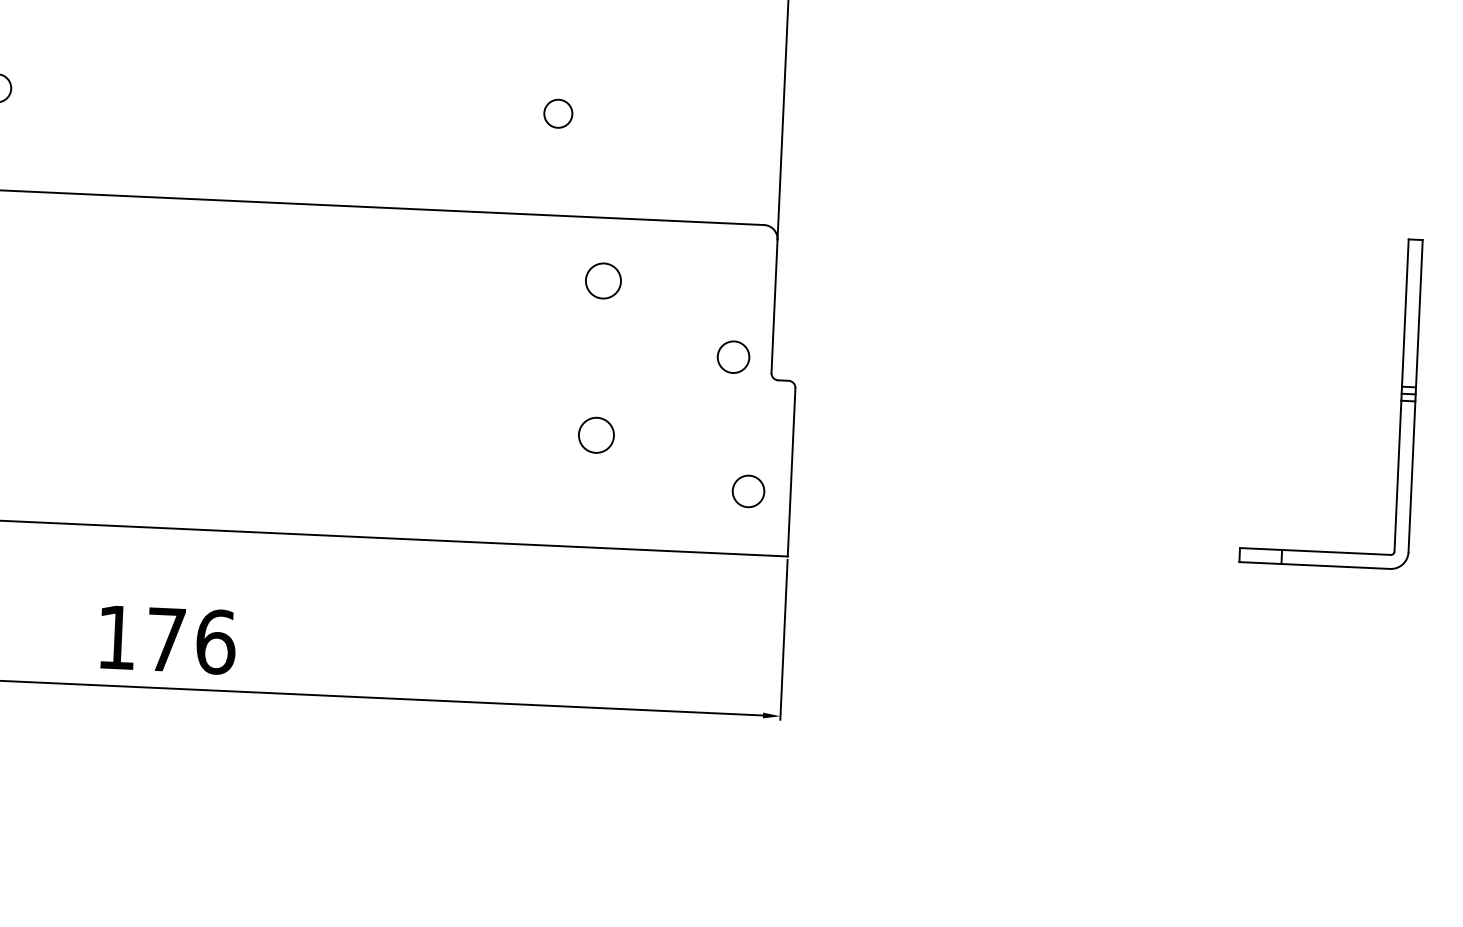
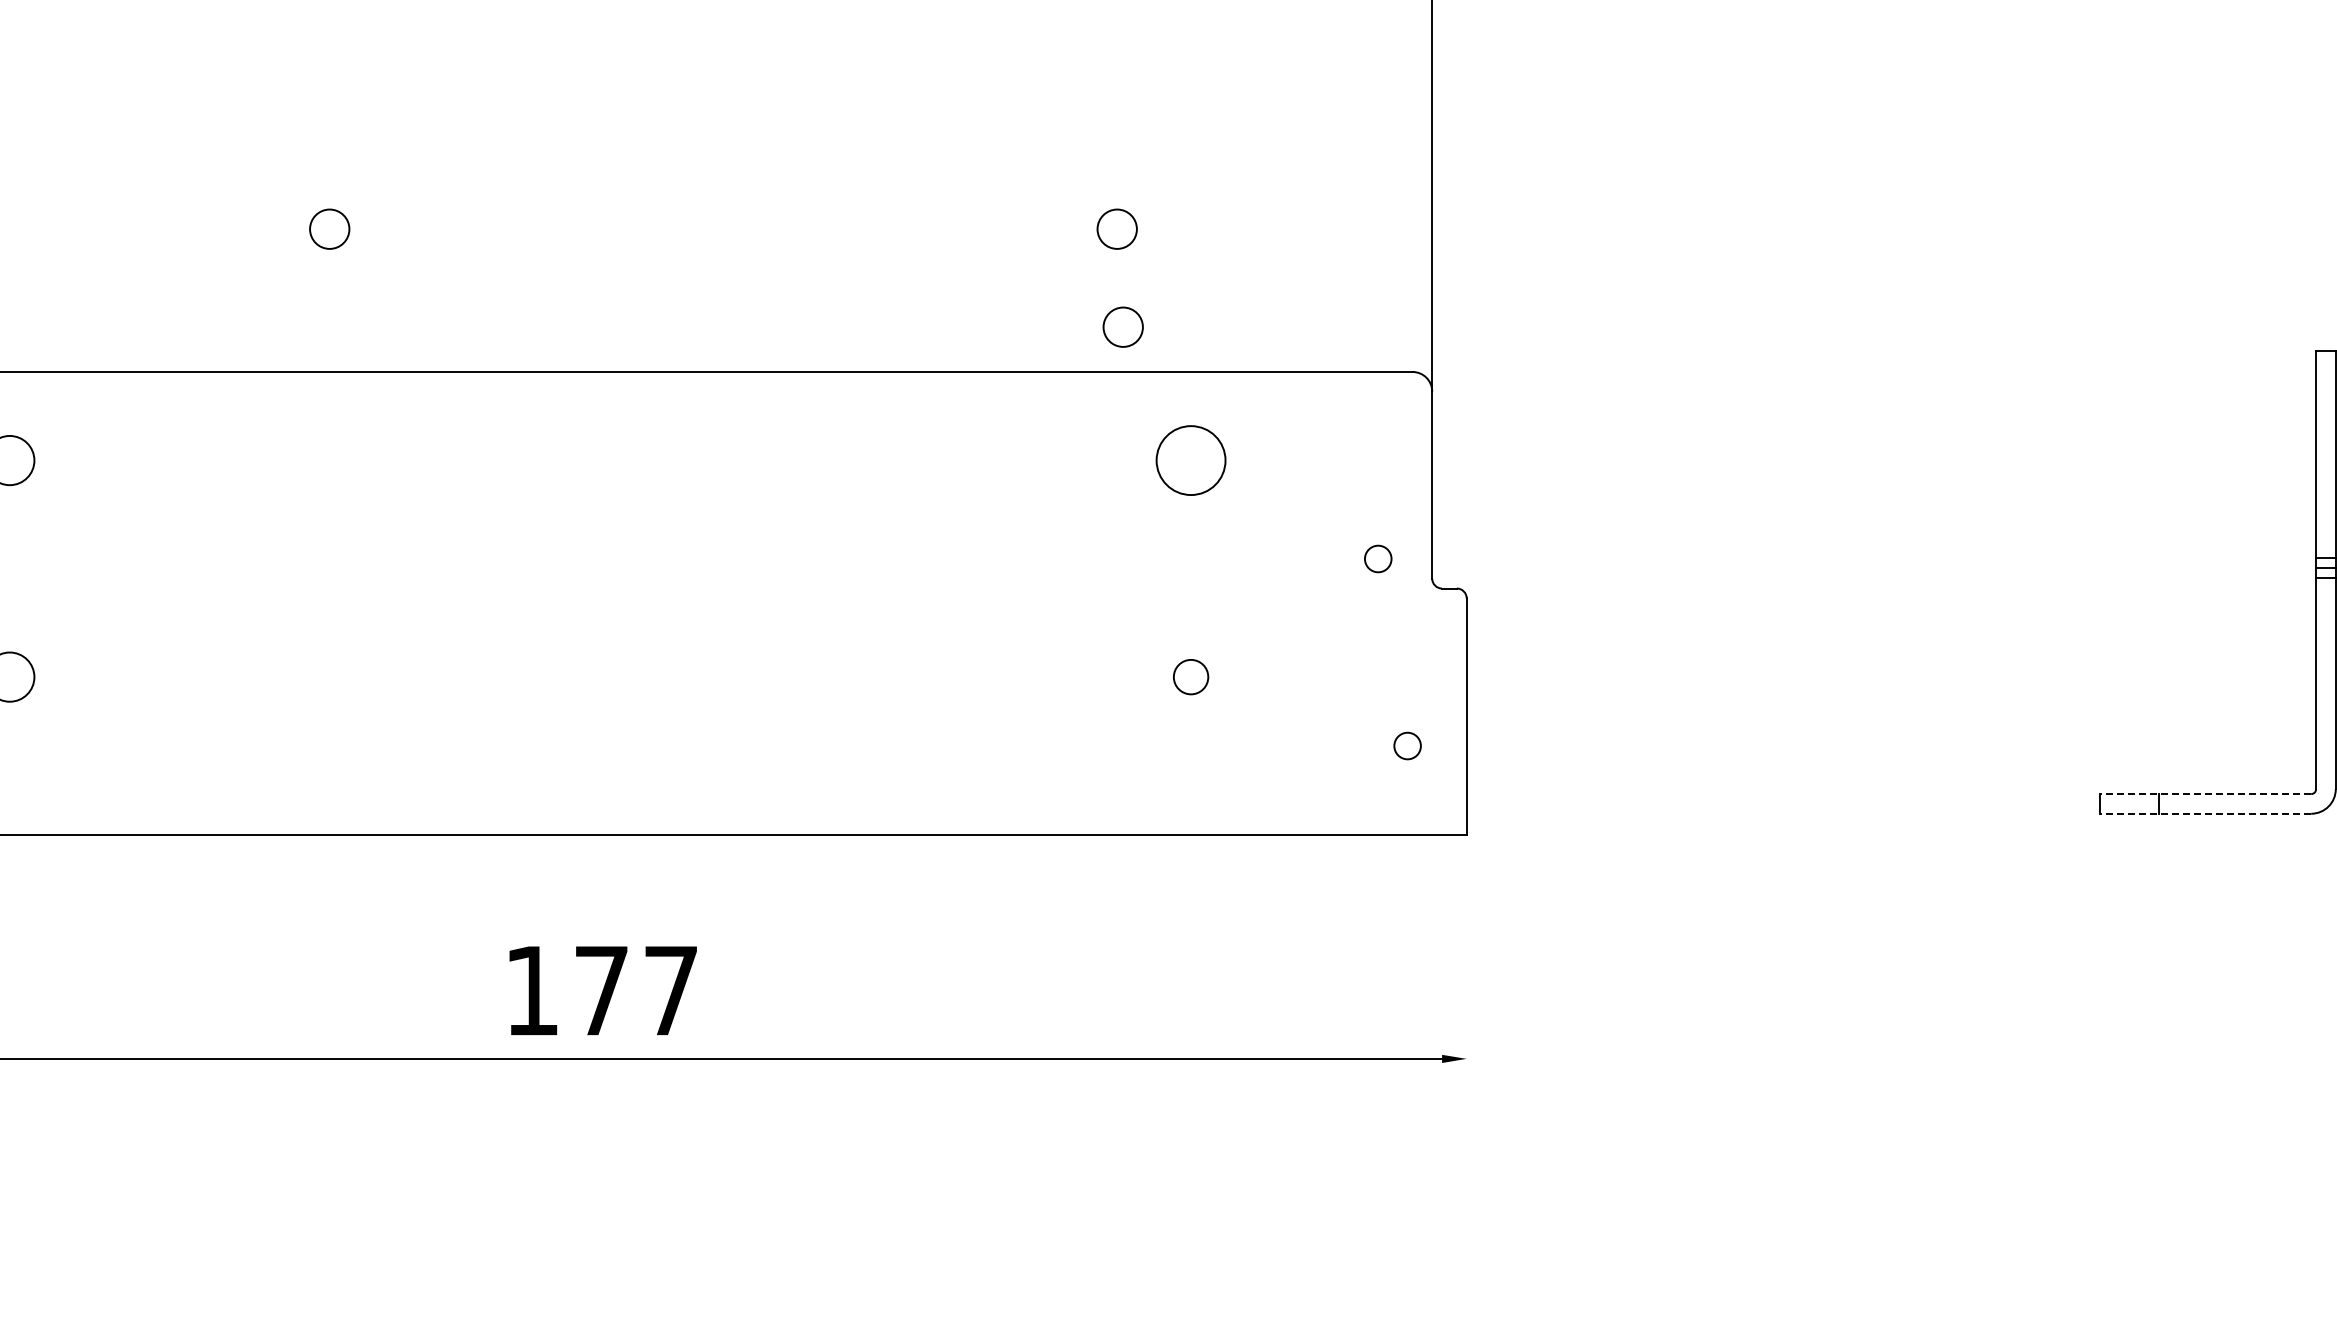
circle: (558, 183) -> (1122, 326), added
circle: (603, 280) -> (1190, 460), size x1.4
circle: (733, 356) -> (1378, 558), size x0.6
circle: (596, 434) -> (1190, 676), size x0.7
circle: (748, 491) -> (1407, 745), size x0.6
line: (1315, 551) -> (2205, 794), solid -> dashed
line: (1314, 565) -> (2205, 813), solid -> dashed
line: (783, 639) -> (1466, 951), removed
text: (216, 641) -> (671, 990), 176 -> 177

